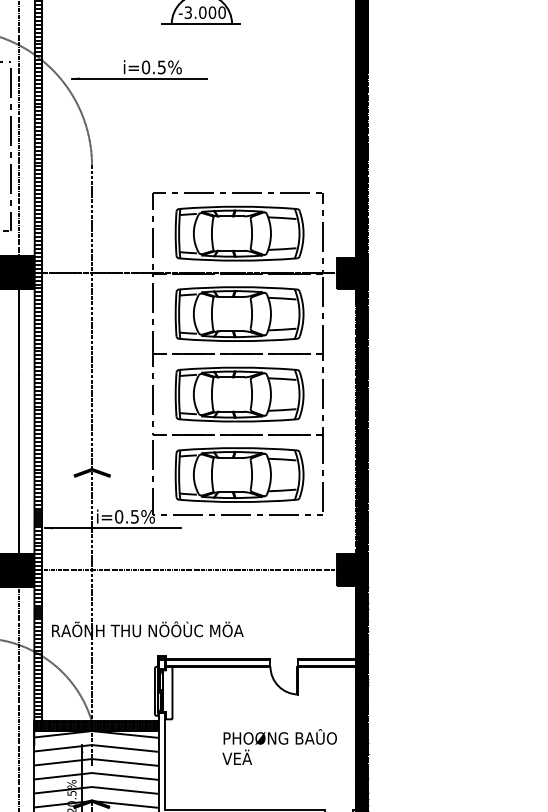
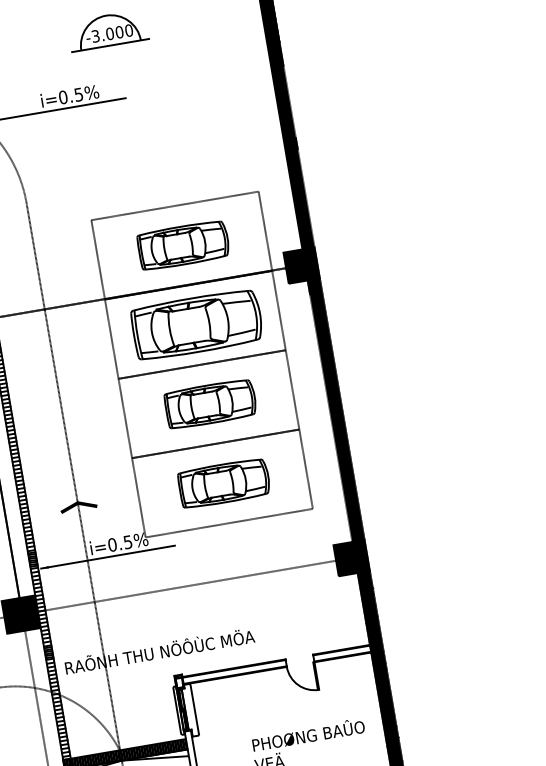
part: (239, 233) -> (183, 245), size x0.7
part: (239, 394) -> (210, 404), size x0.7
part: (239, 474) -> (224, 482), size x0.7

